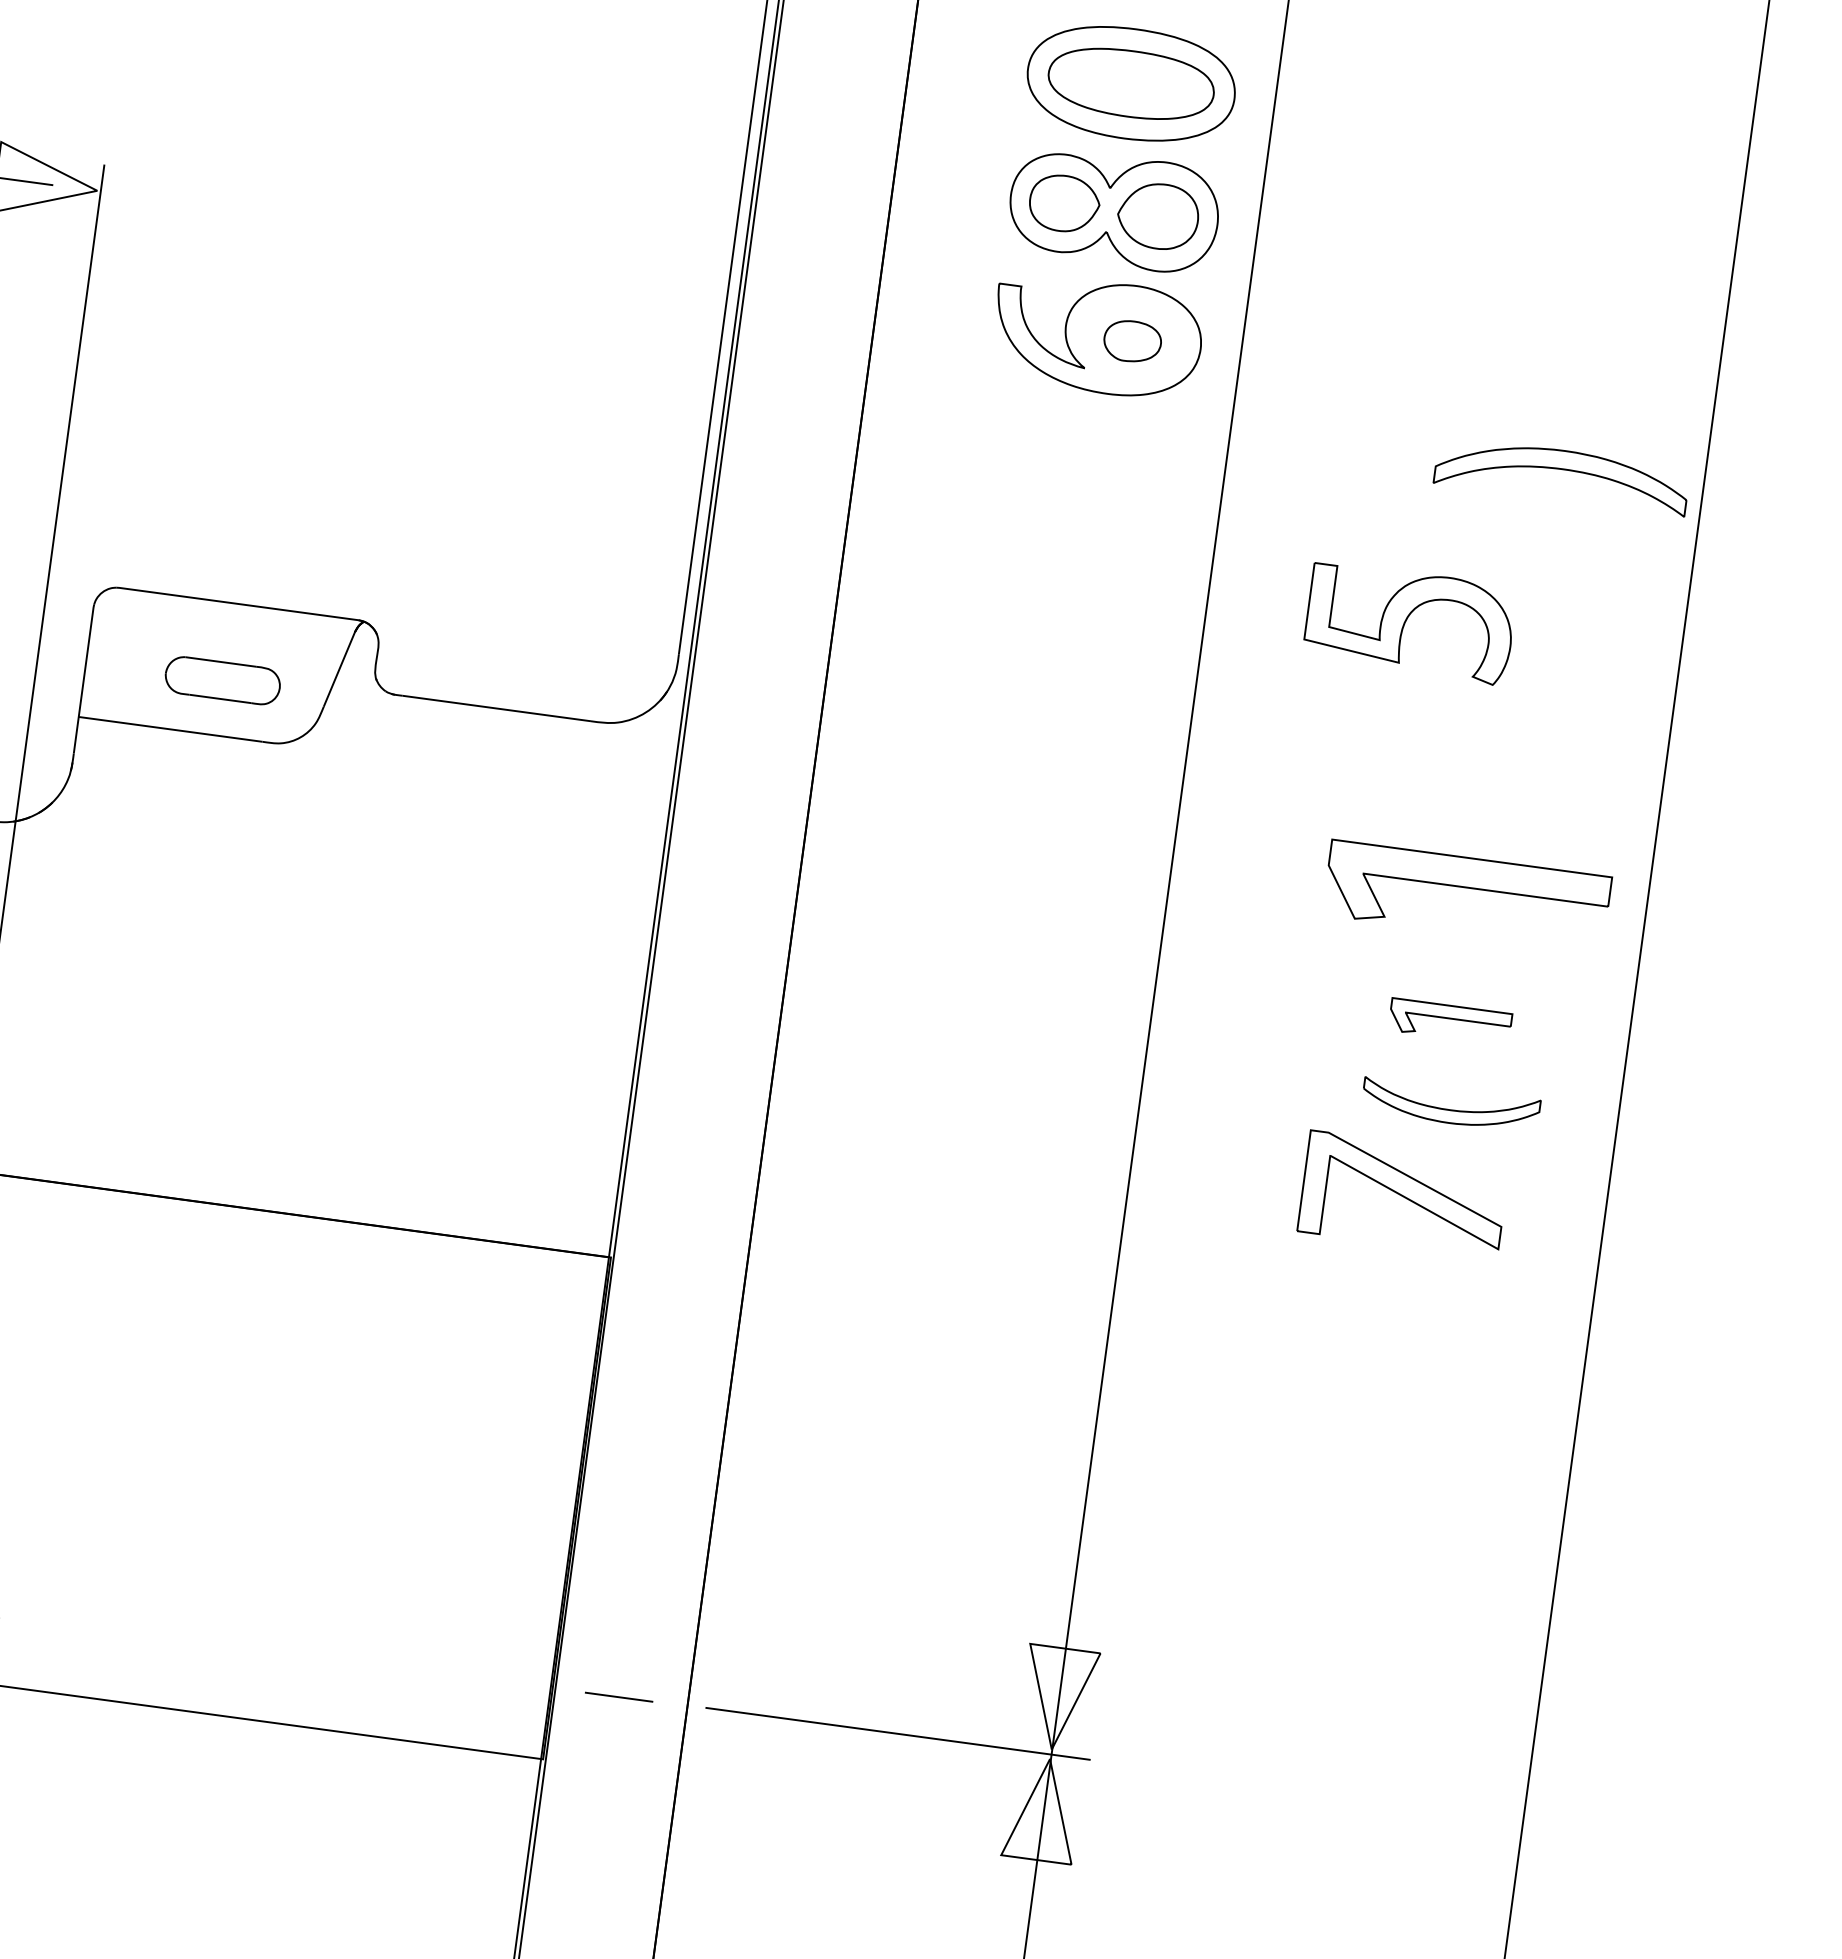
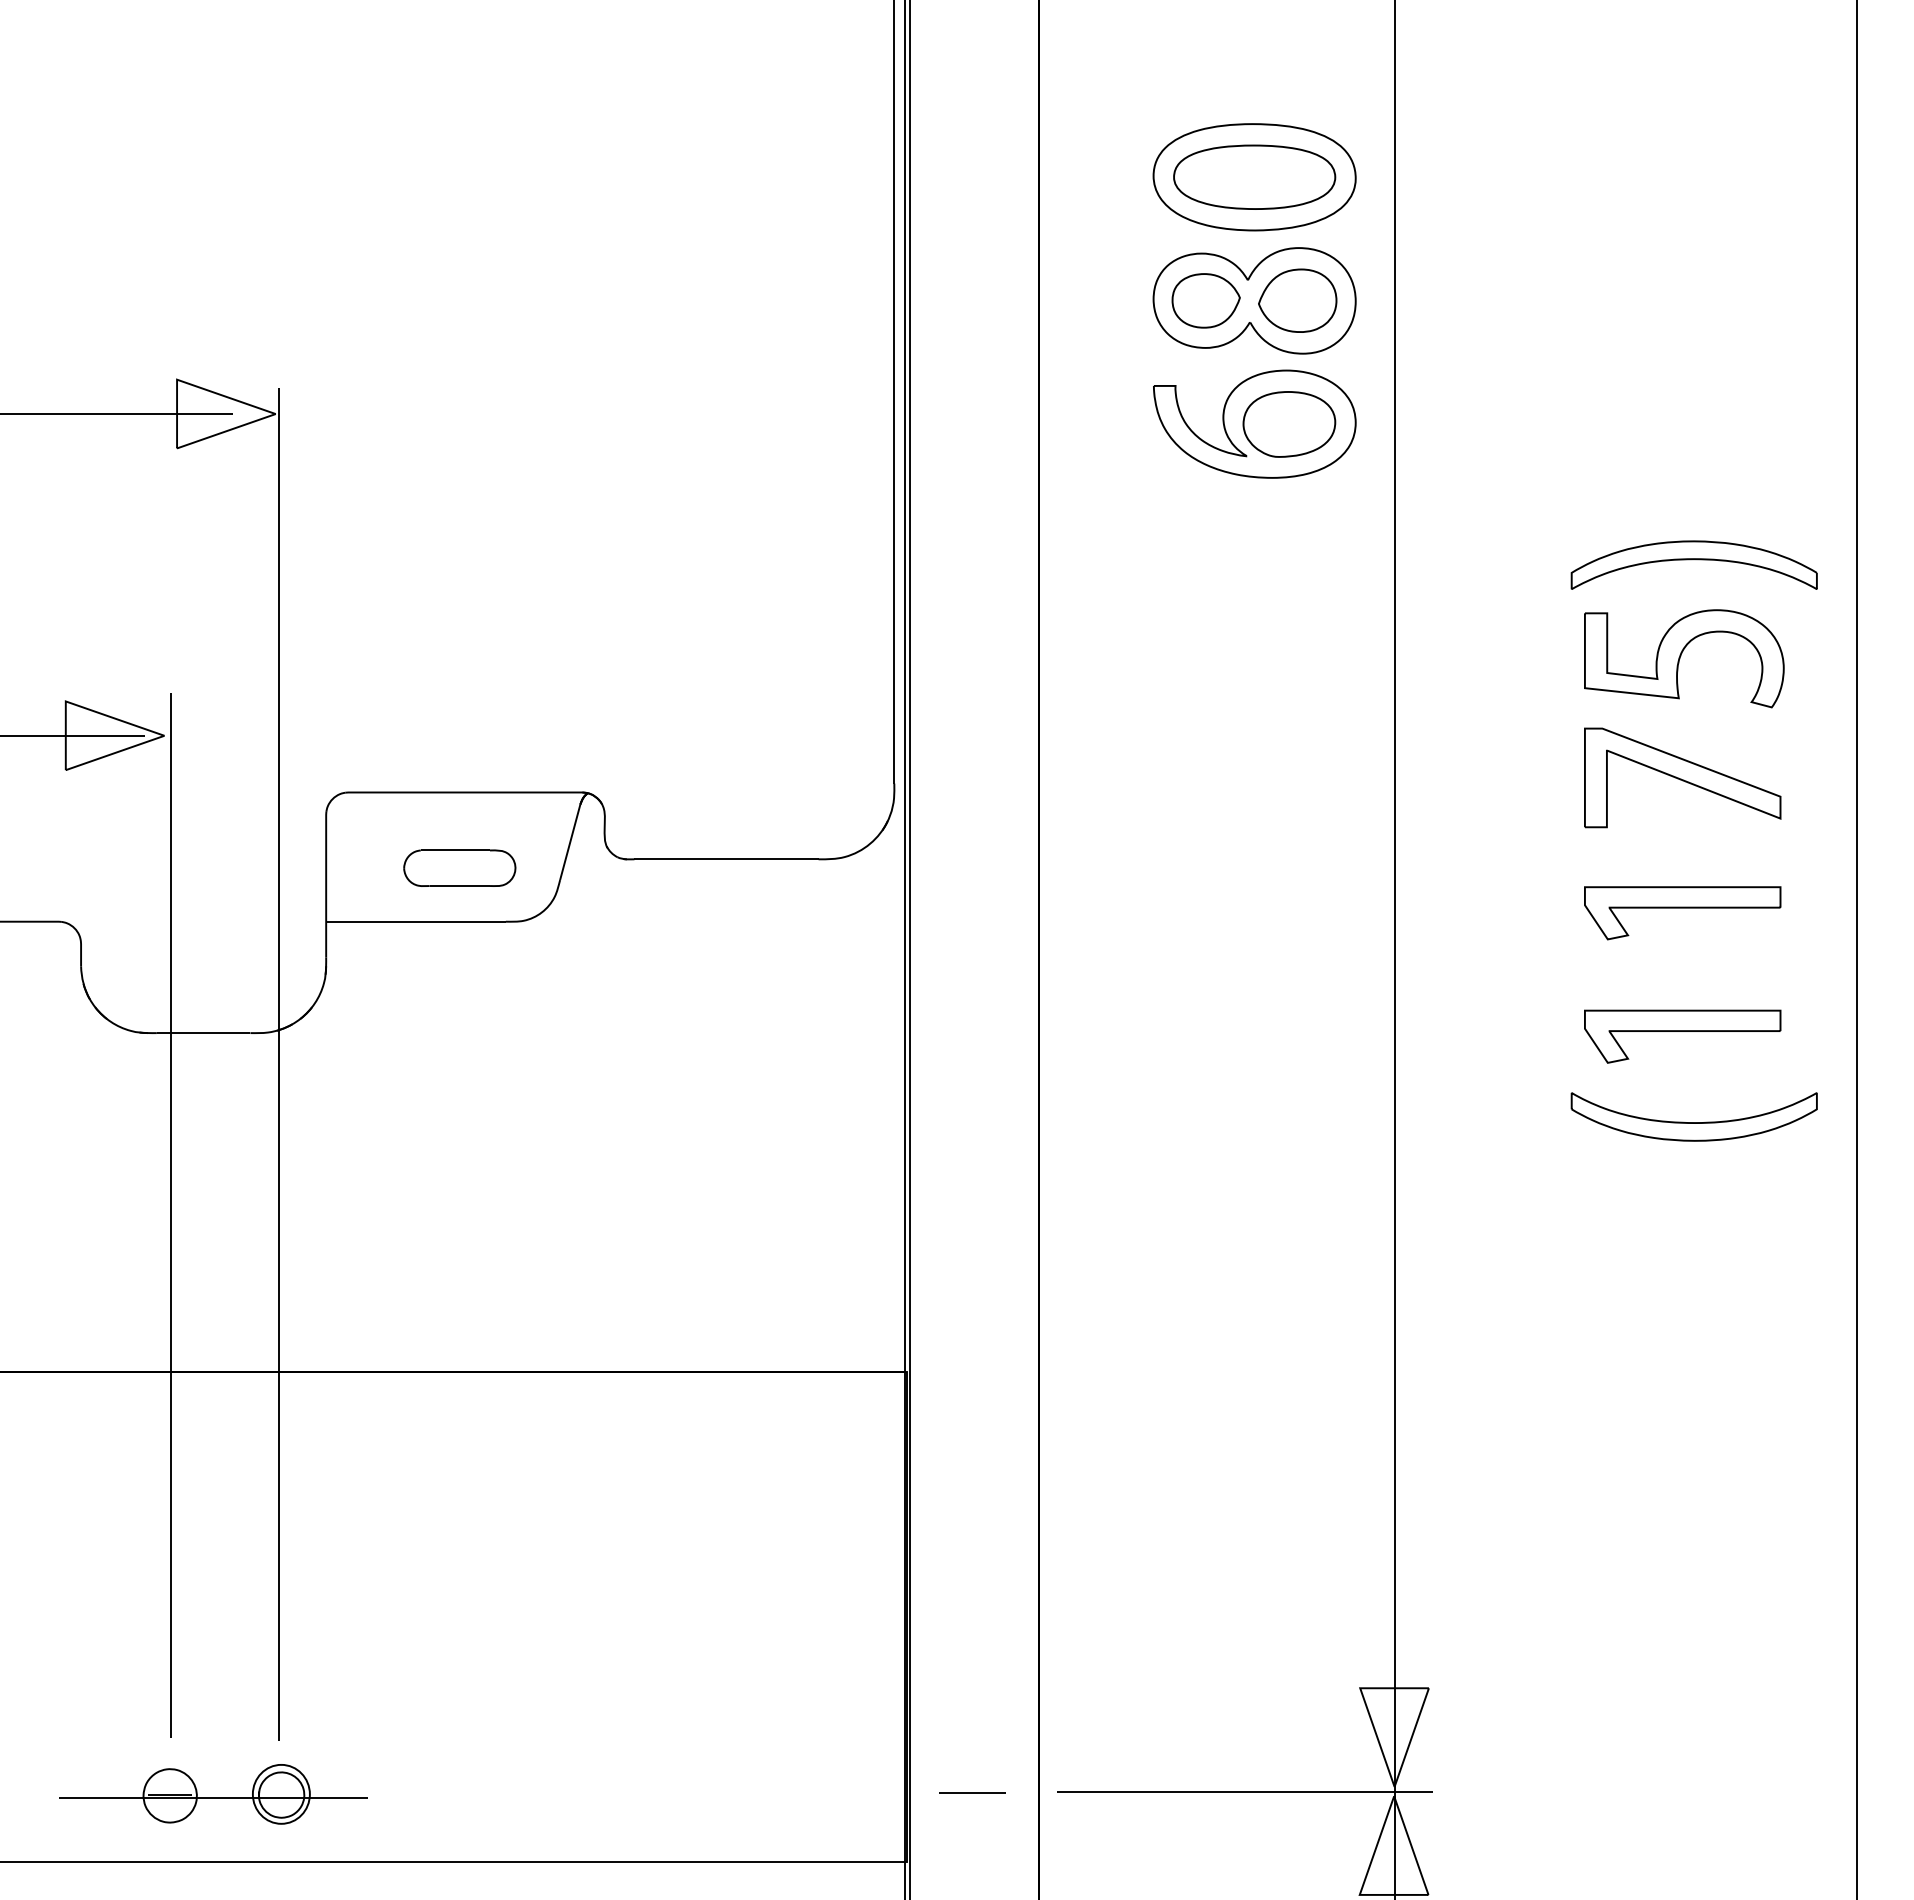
part: (1132, 341) -> (1289, 424), size x1.67
part: (1561, 474) -> (1693, 564), moved
part: (1410, 622) -> (1684, 658), moved
part: (1467, 896) -> (1682, 913), size x0.71
part: (1449, 1021) -> (1682, 1036), size x1.67
part: (1450, 1105) -> (1693, 1116), size x1.43
part: (1403, 1193) -> (1682, 777), moved

